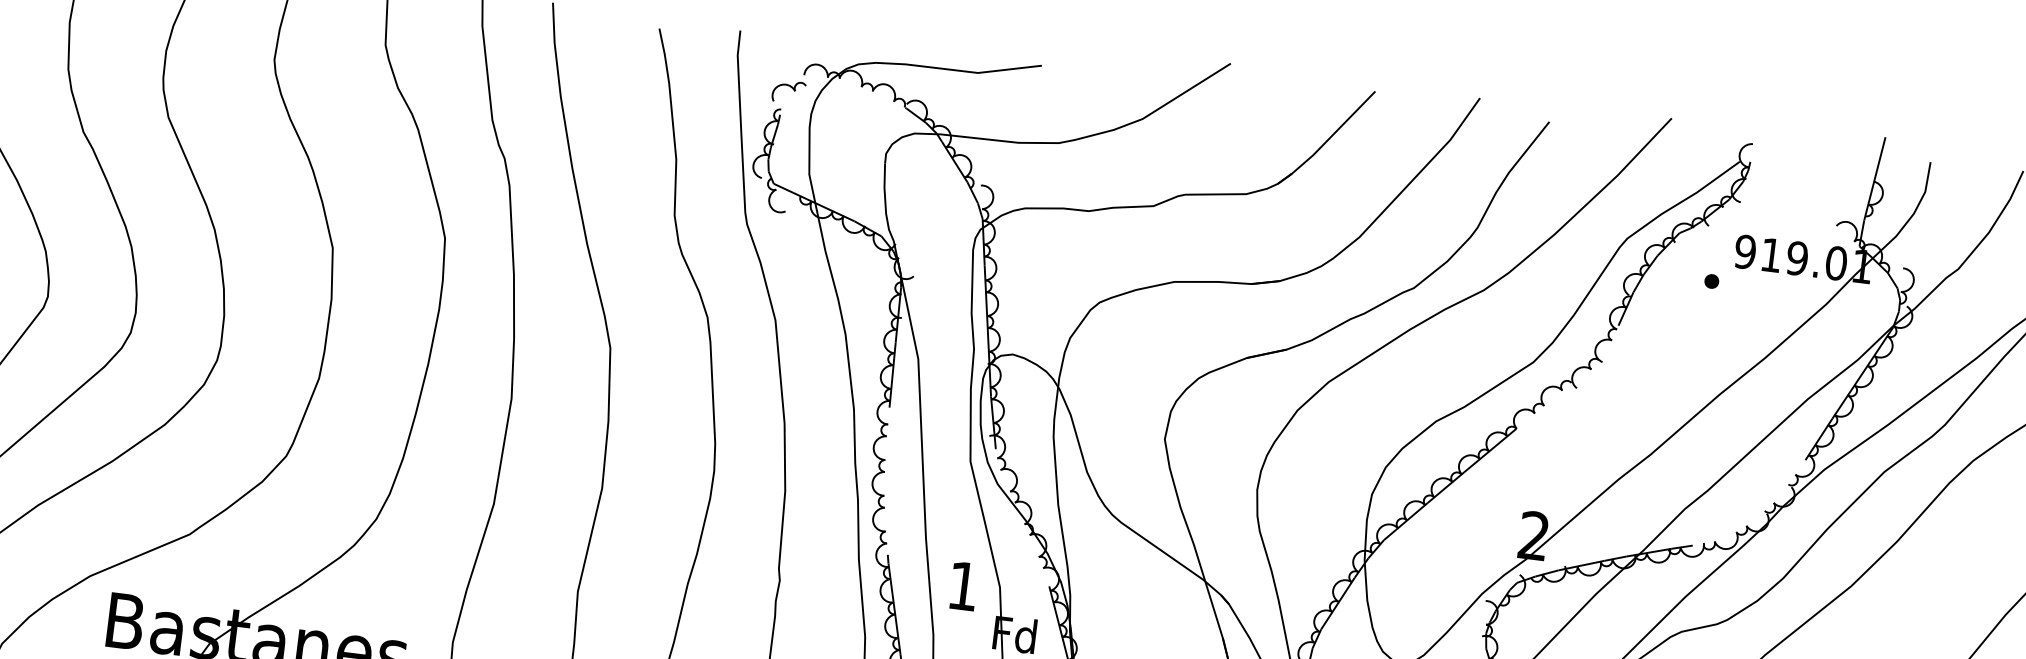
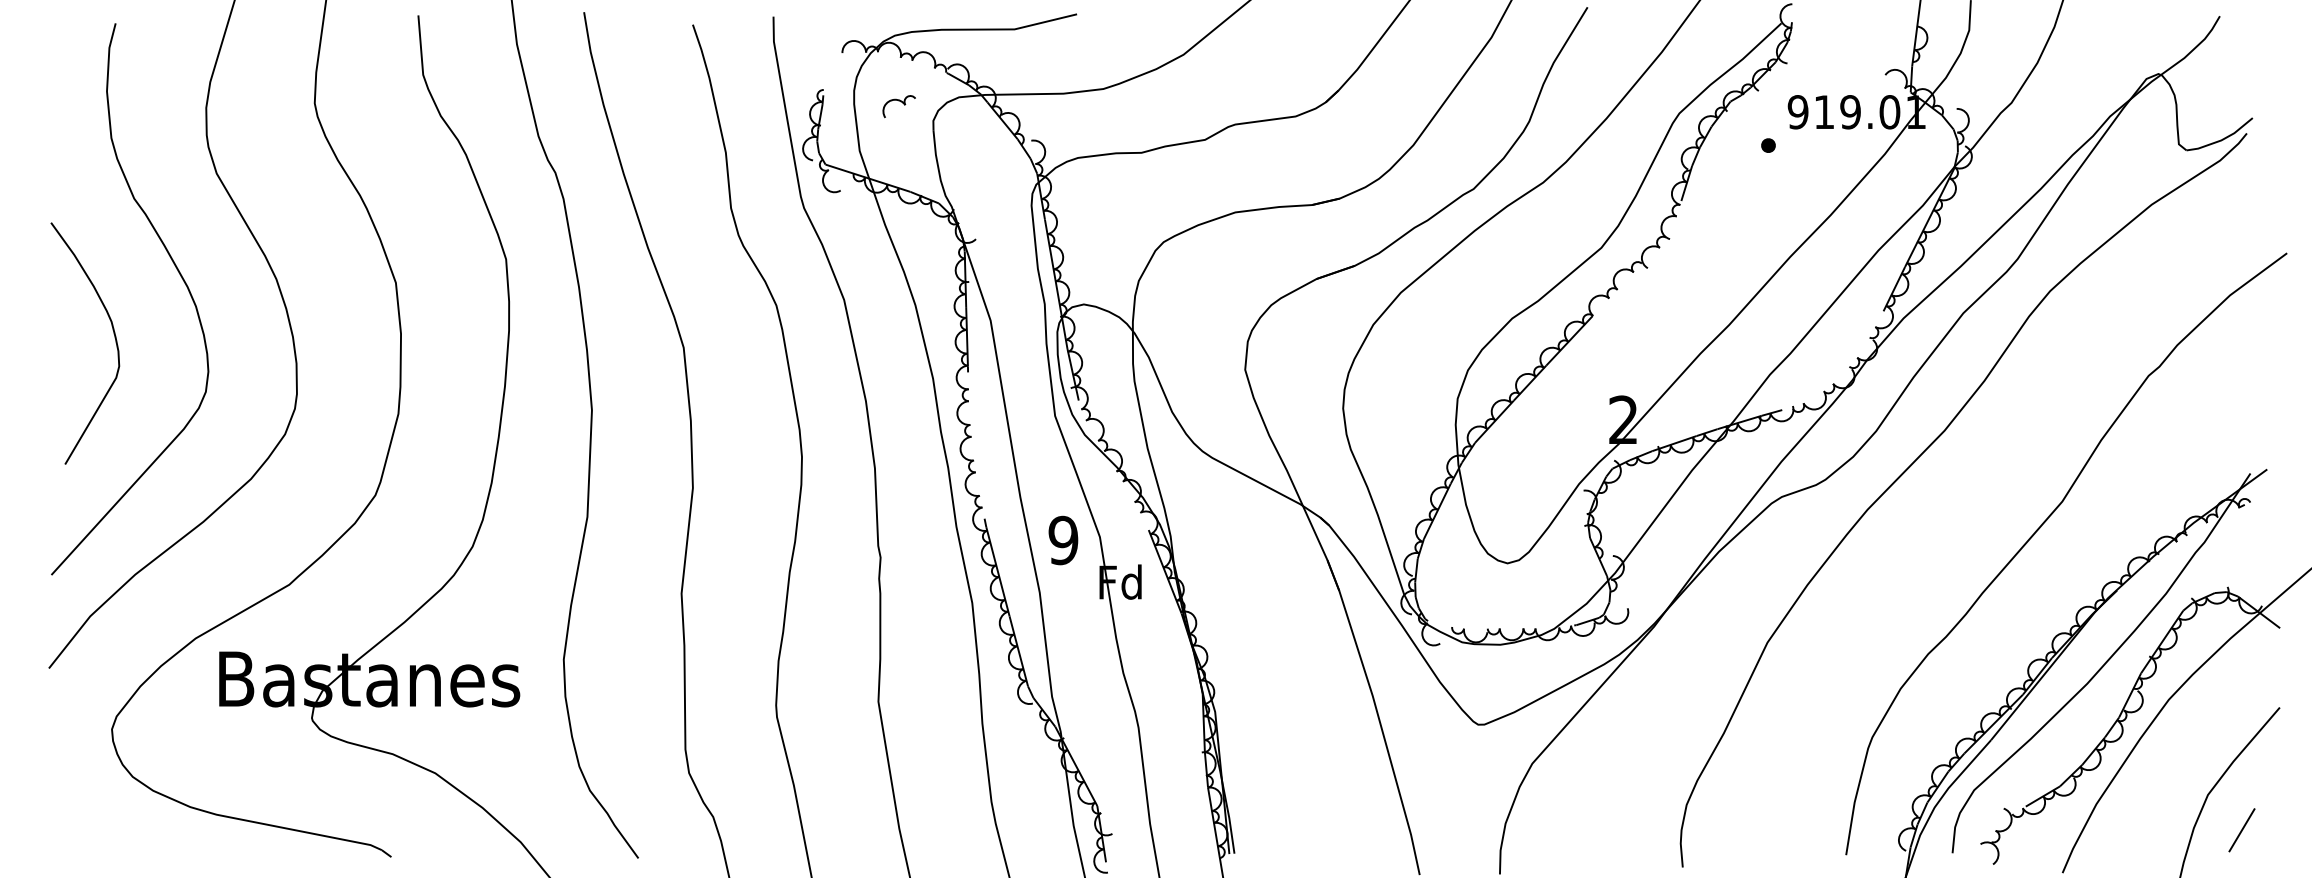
part: (788, 91) -> (898, 106), moved
text: (963, 586) -> (1063, 540), 1 -> 9

